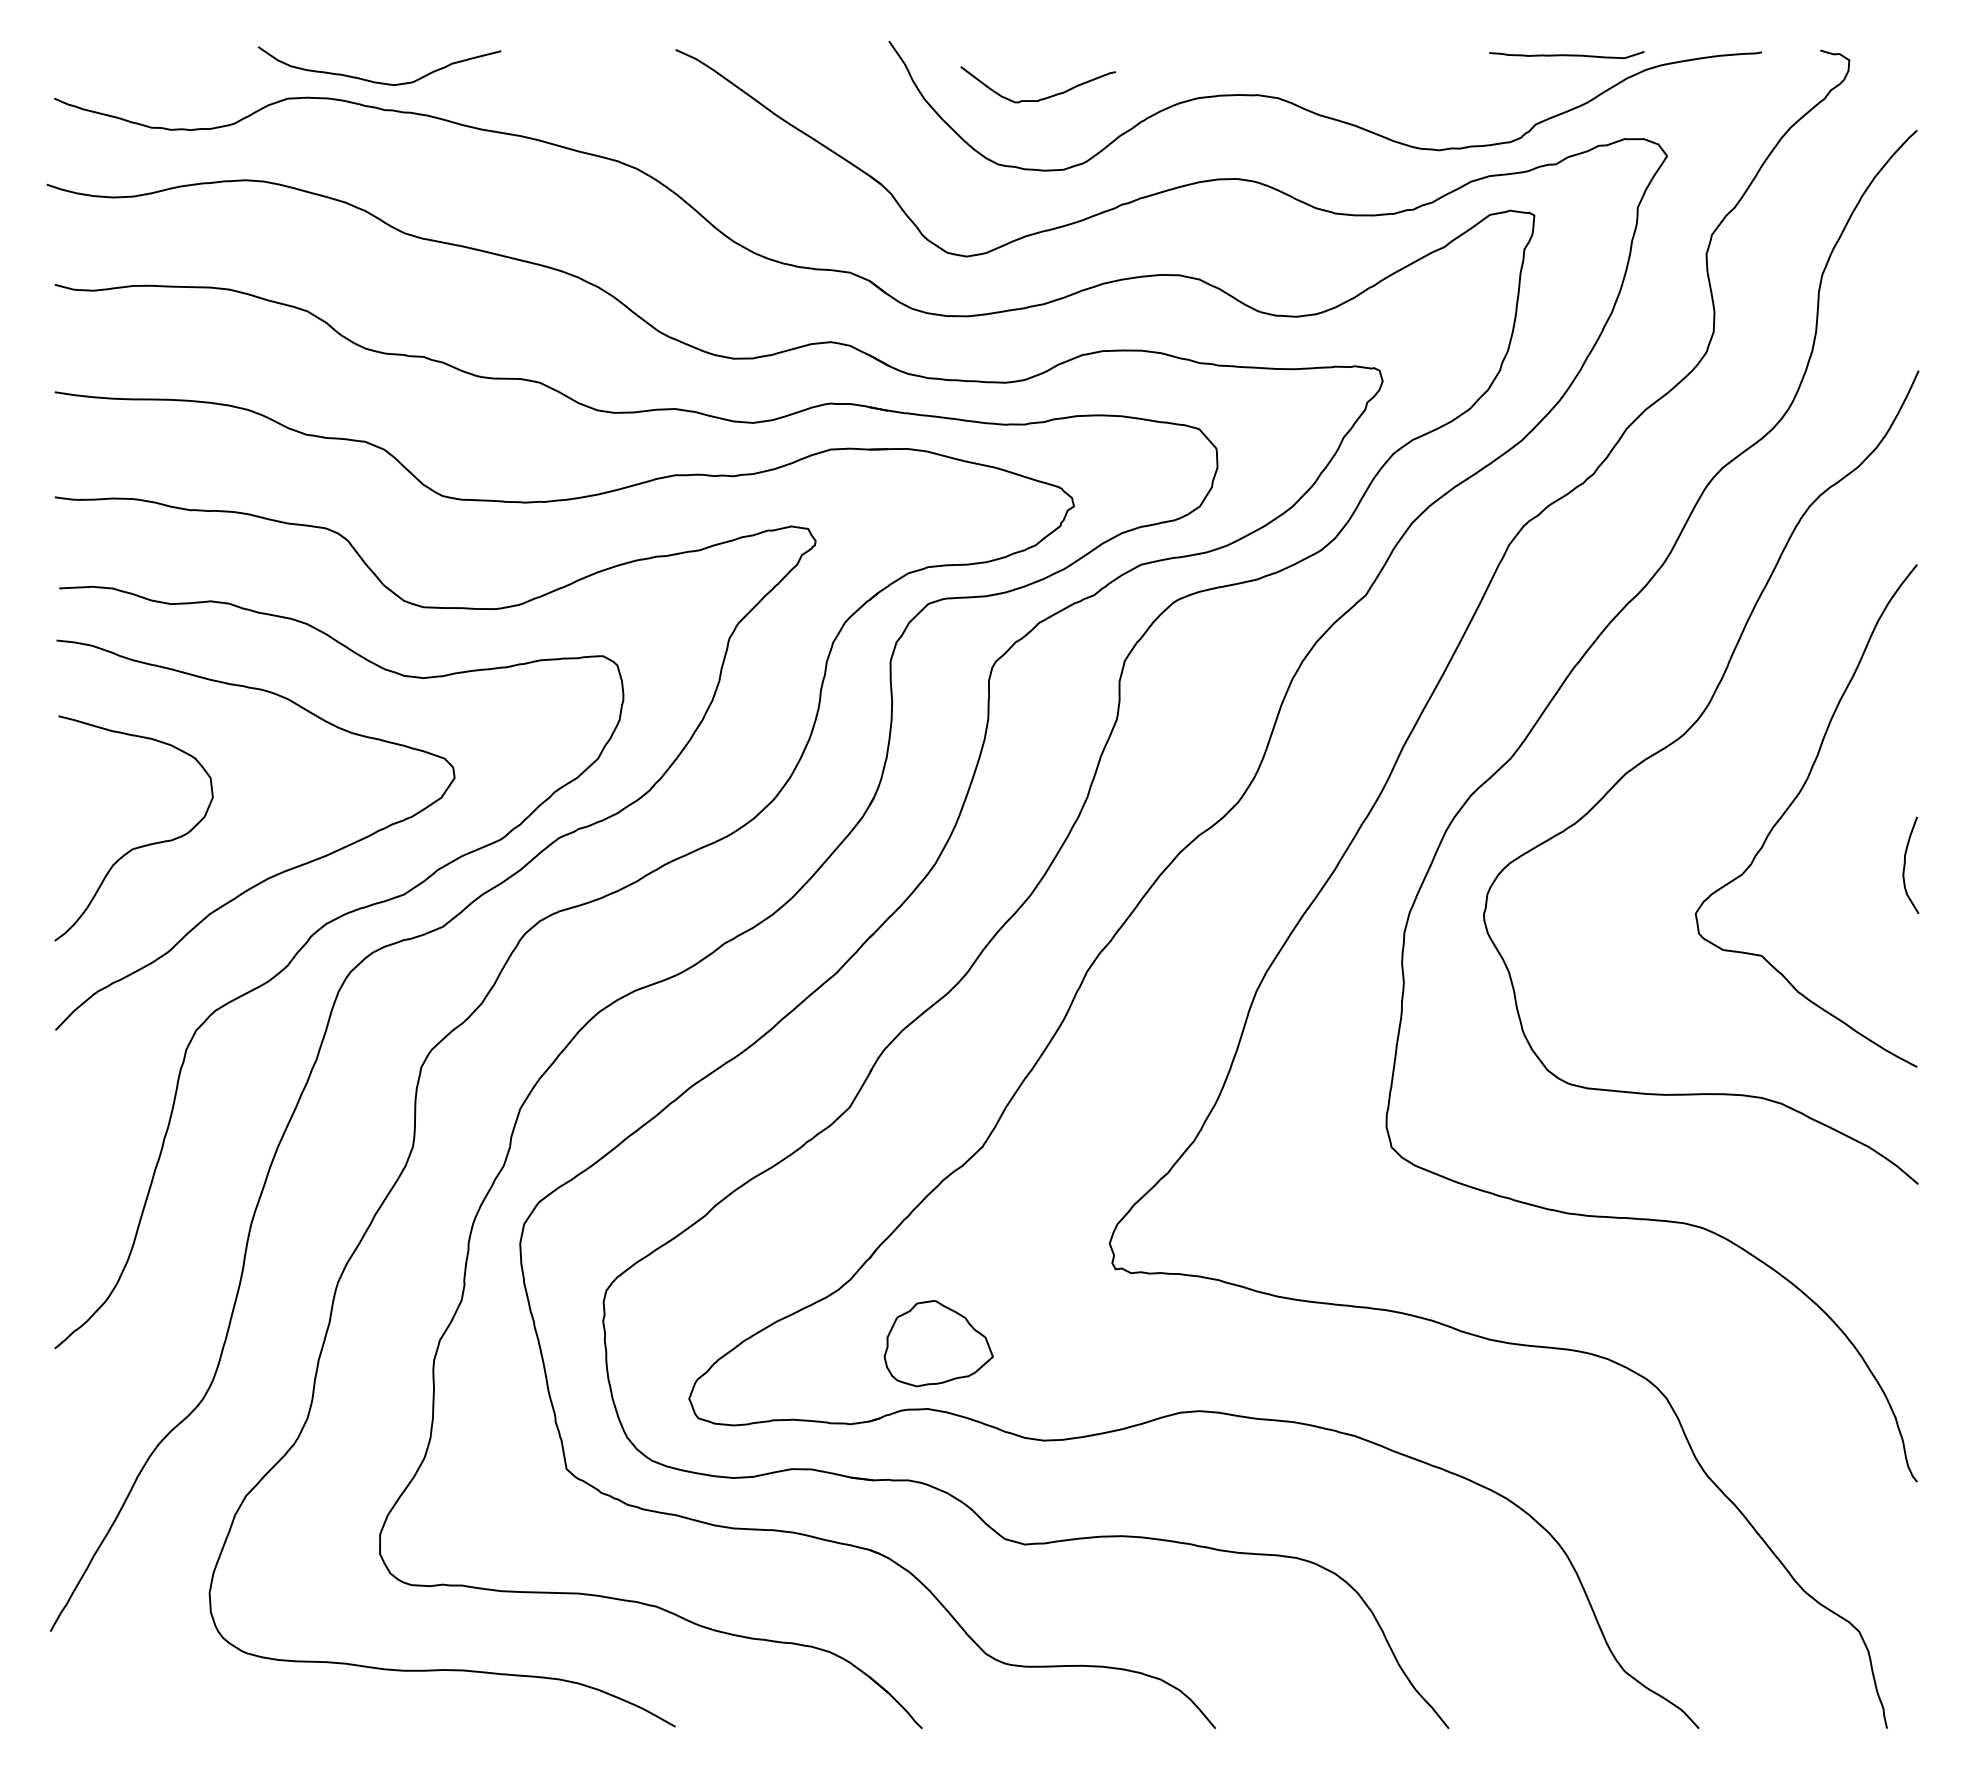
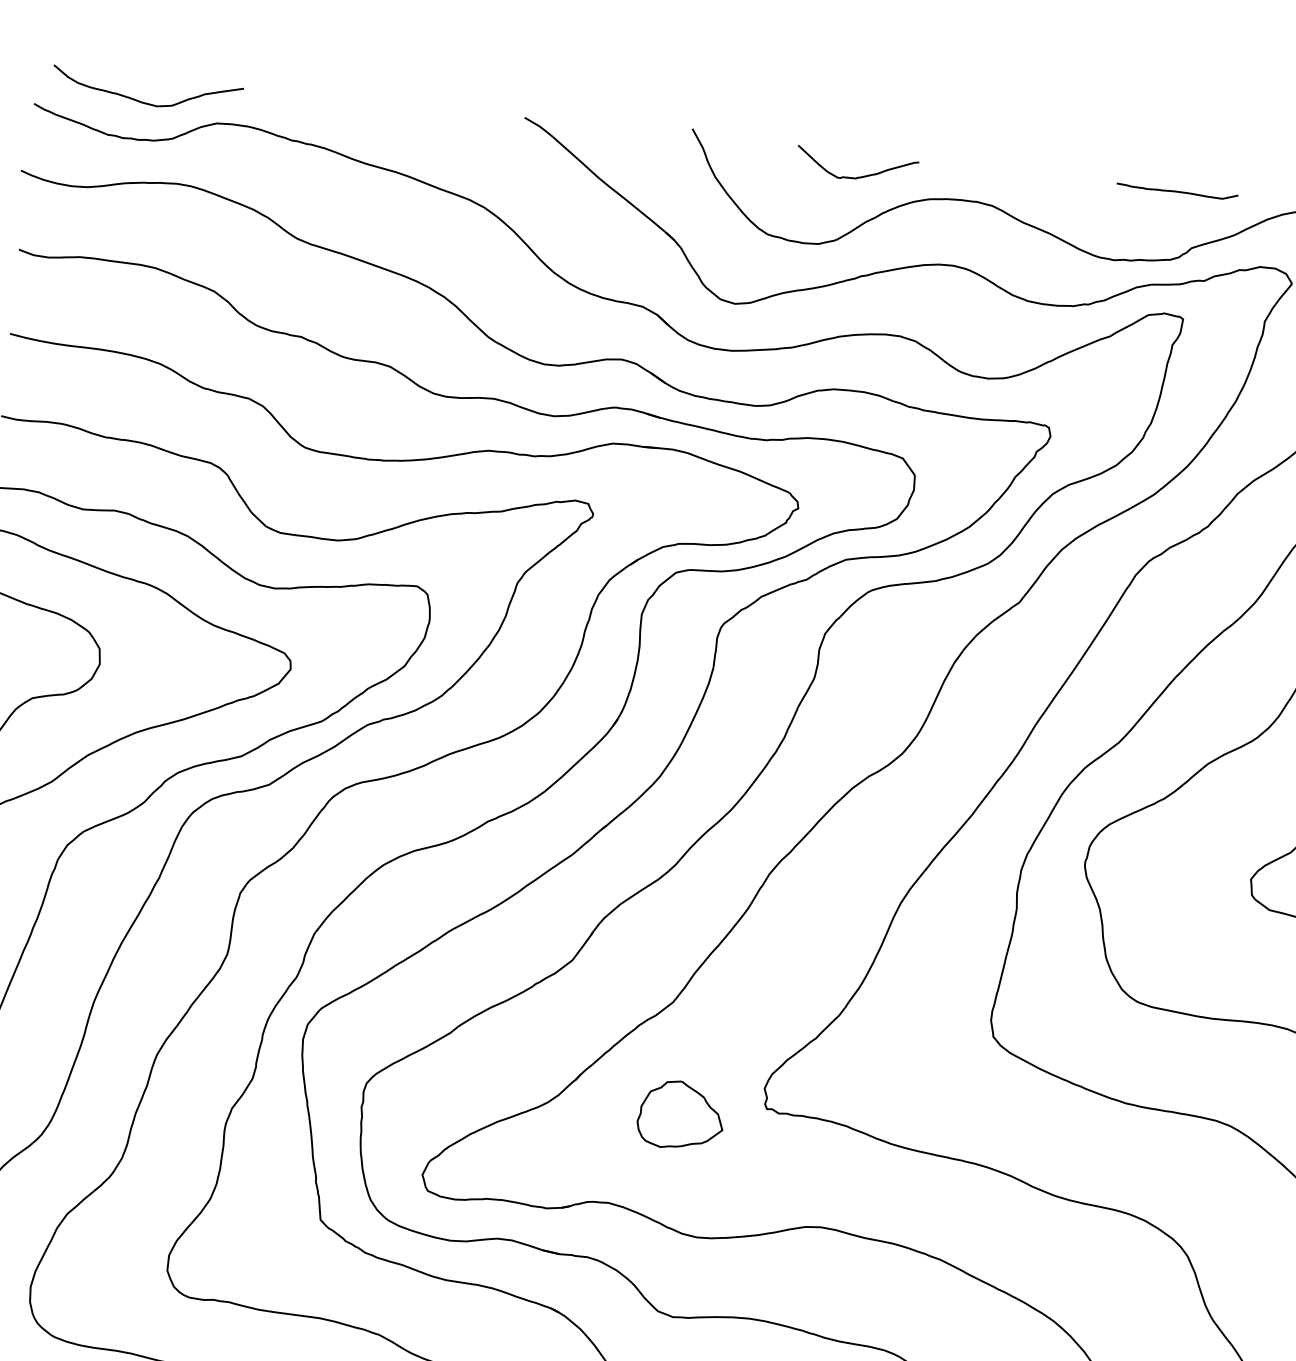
curve: (1566, 54) -> (1177, 191), moved
curve: (377, 81) -> (144, 102), moved
curve: (1040, 98) -> (857, 176), moved
part: (938, 1343) -> (680, 1115), moved

